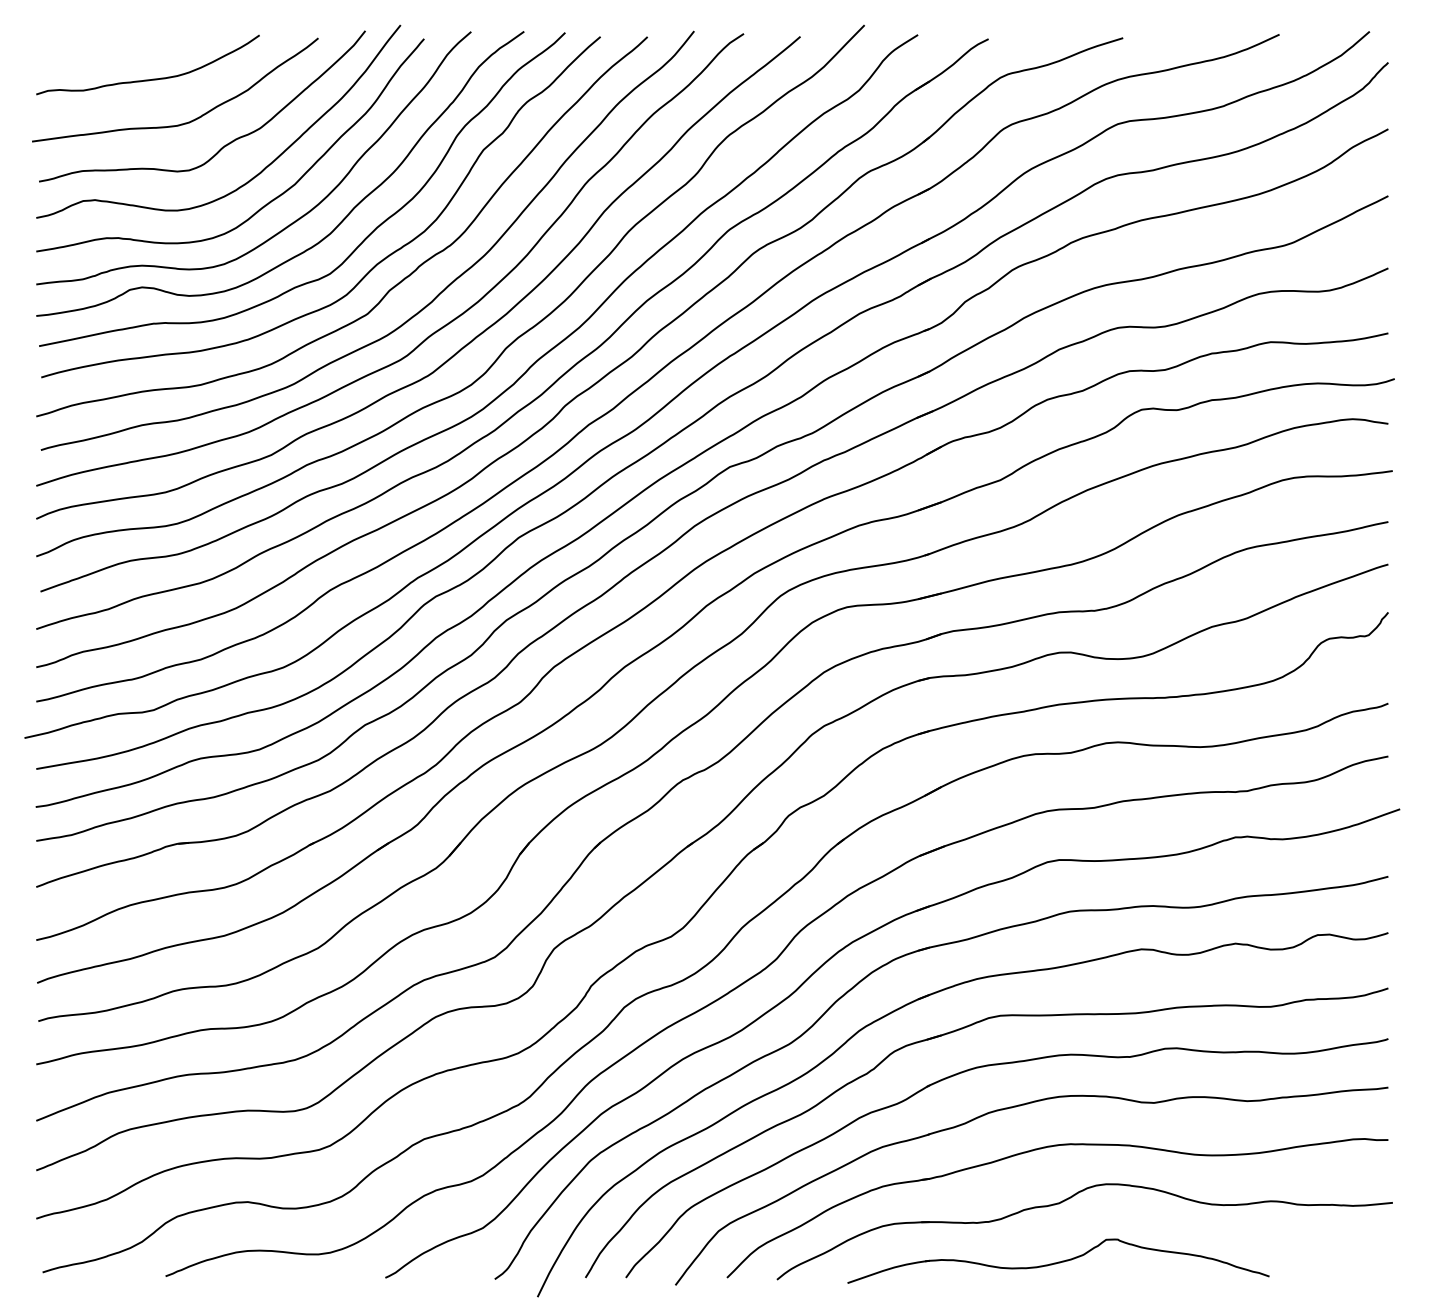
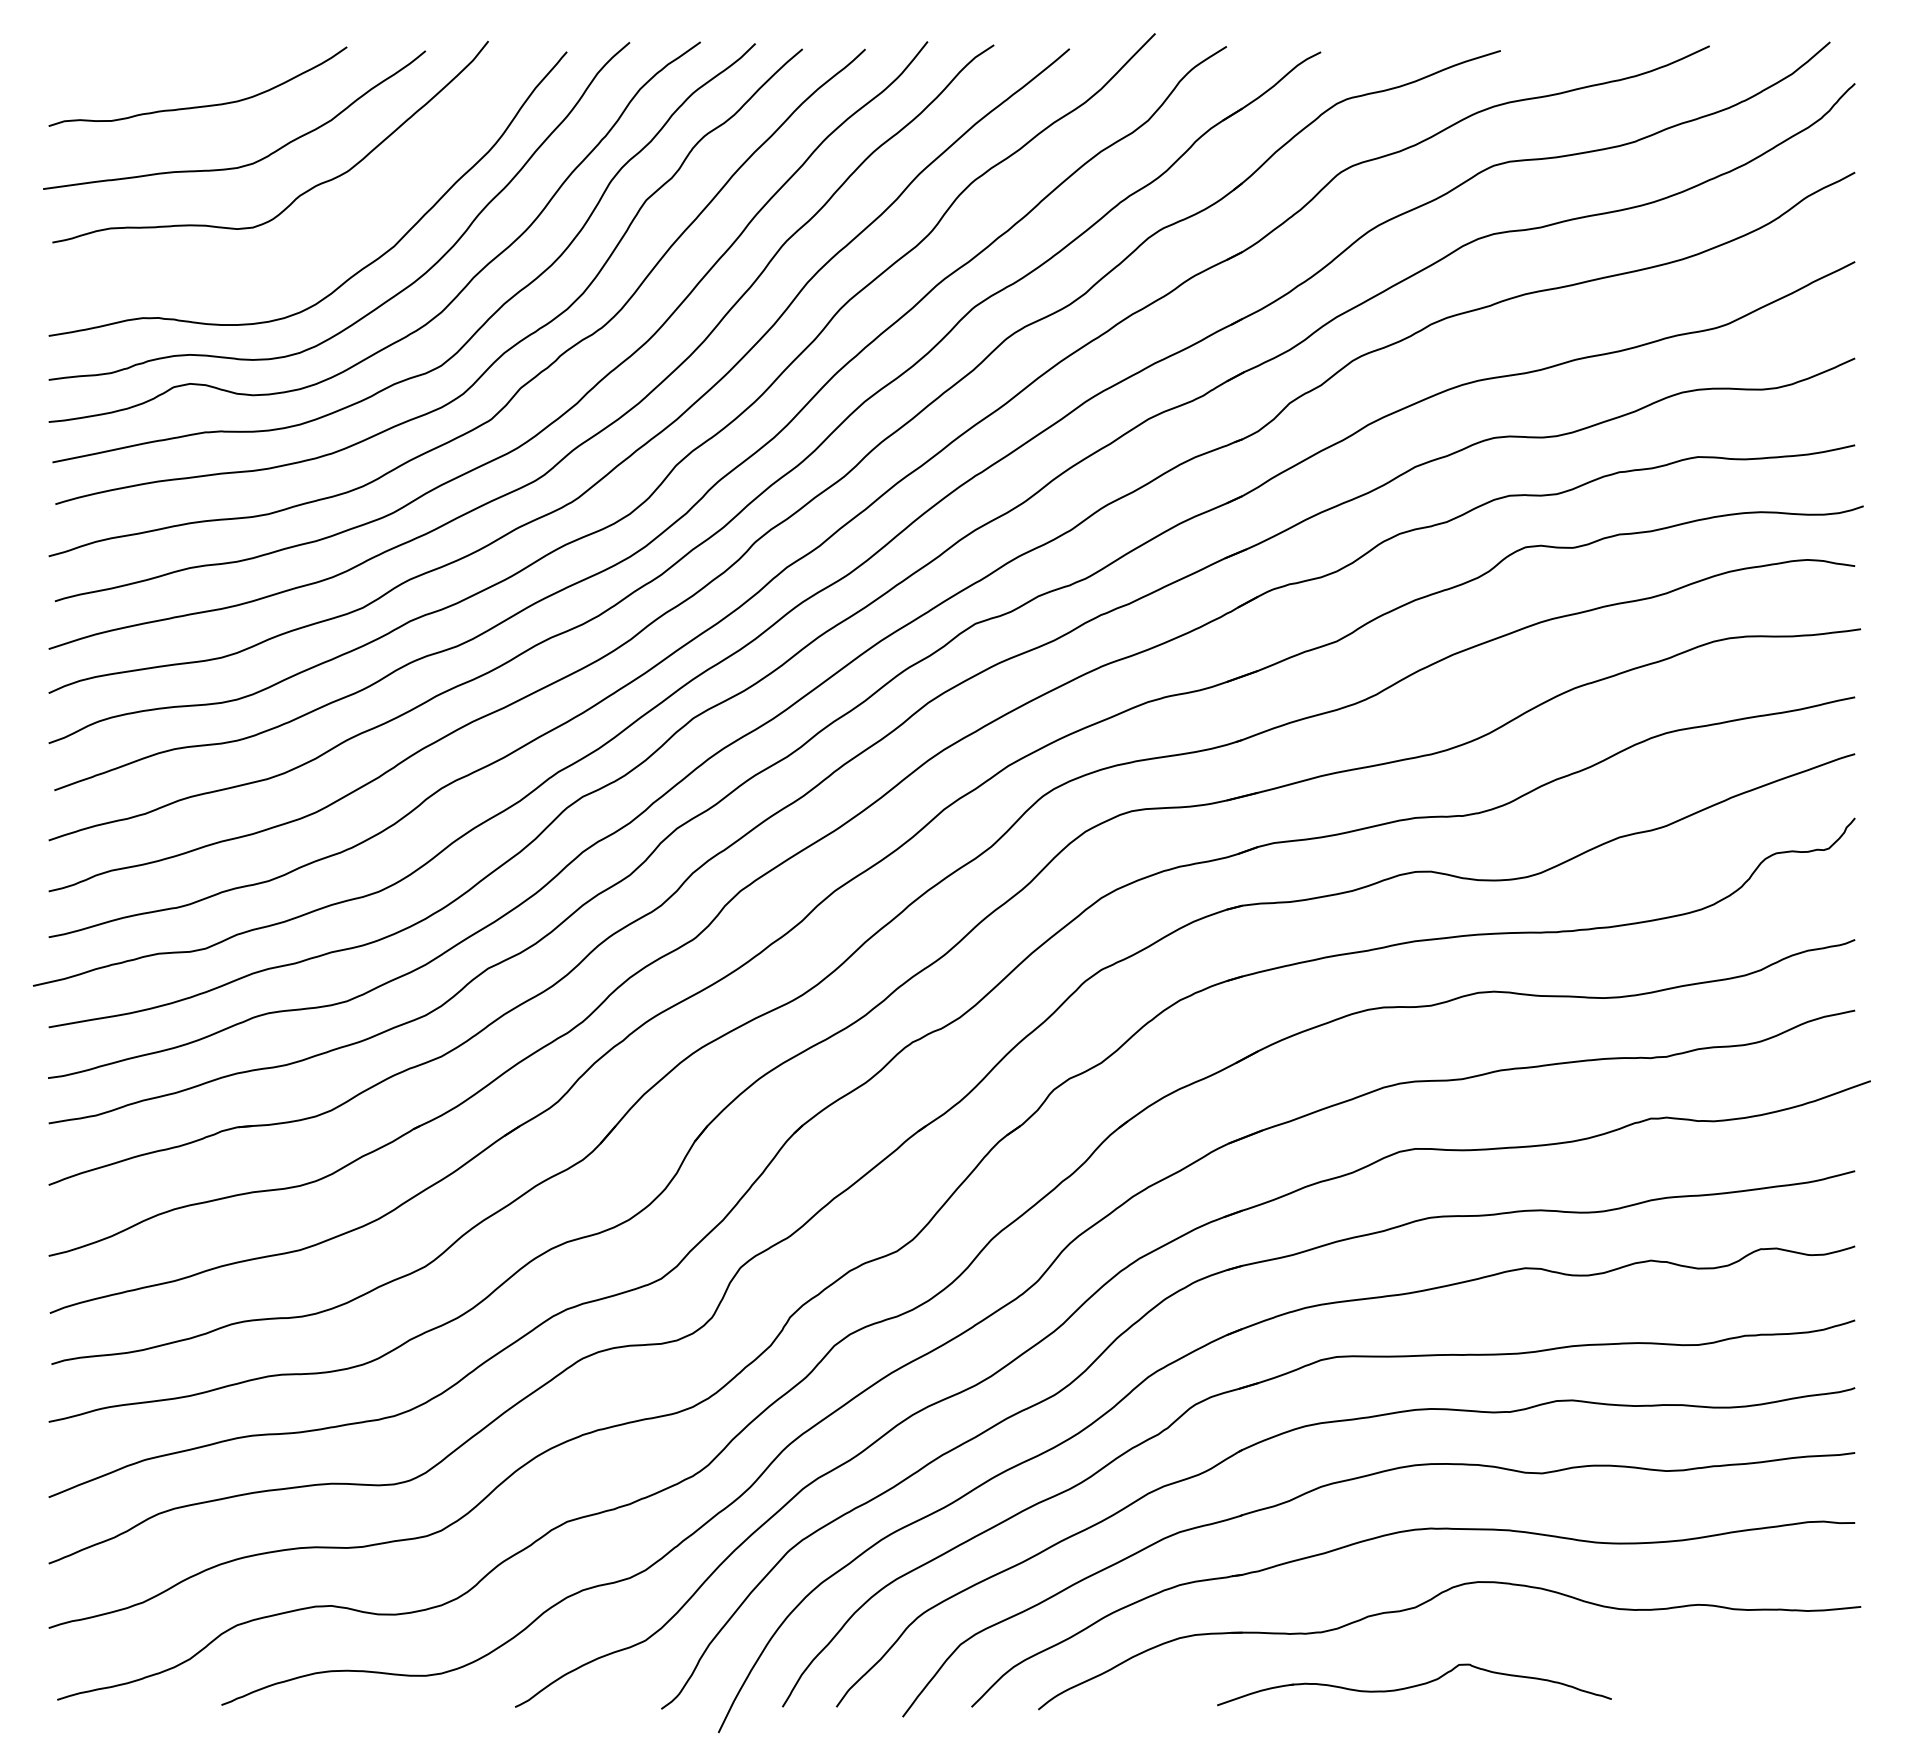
curve: (265, 167) -> (354, 223), removed
part: (1058, 1260) -> (1414, 1684), size x0.7

